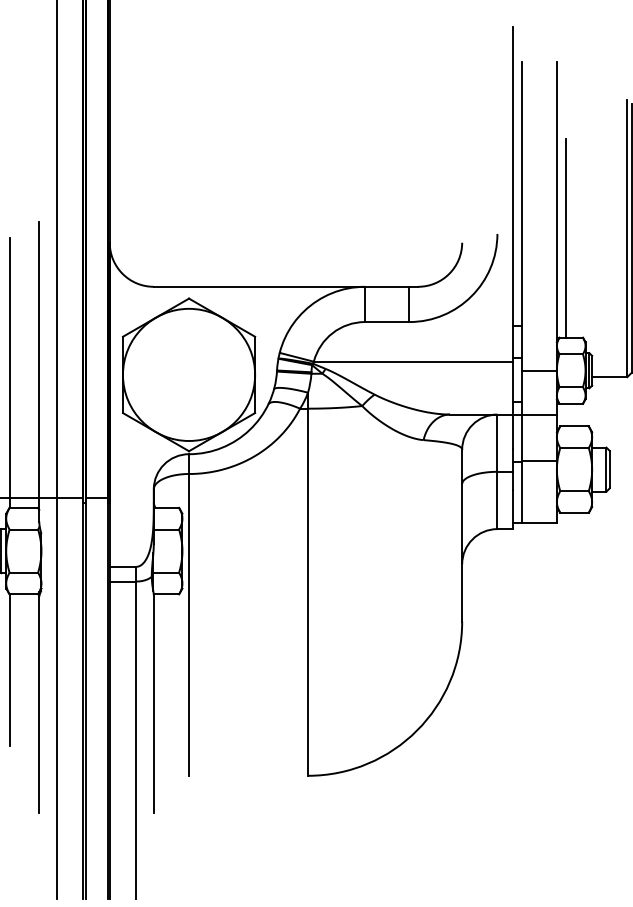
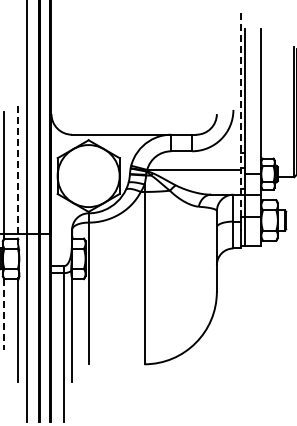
line: (565, 237) -> (265, 111), removed
line: (512, 239) -> (240, 112), solid -> dashed
line: (39, 371) -> (18, 174), solid -> dashed
line: (9, 669) -> (4, 314), solid -> dashed

